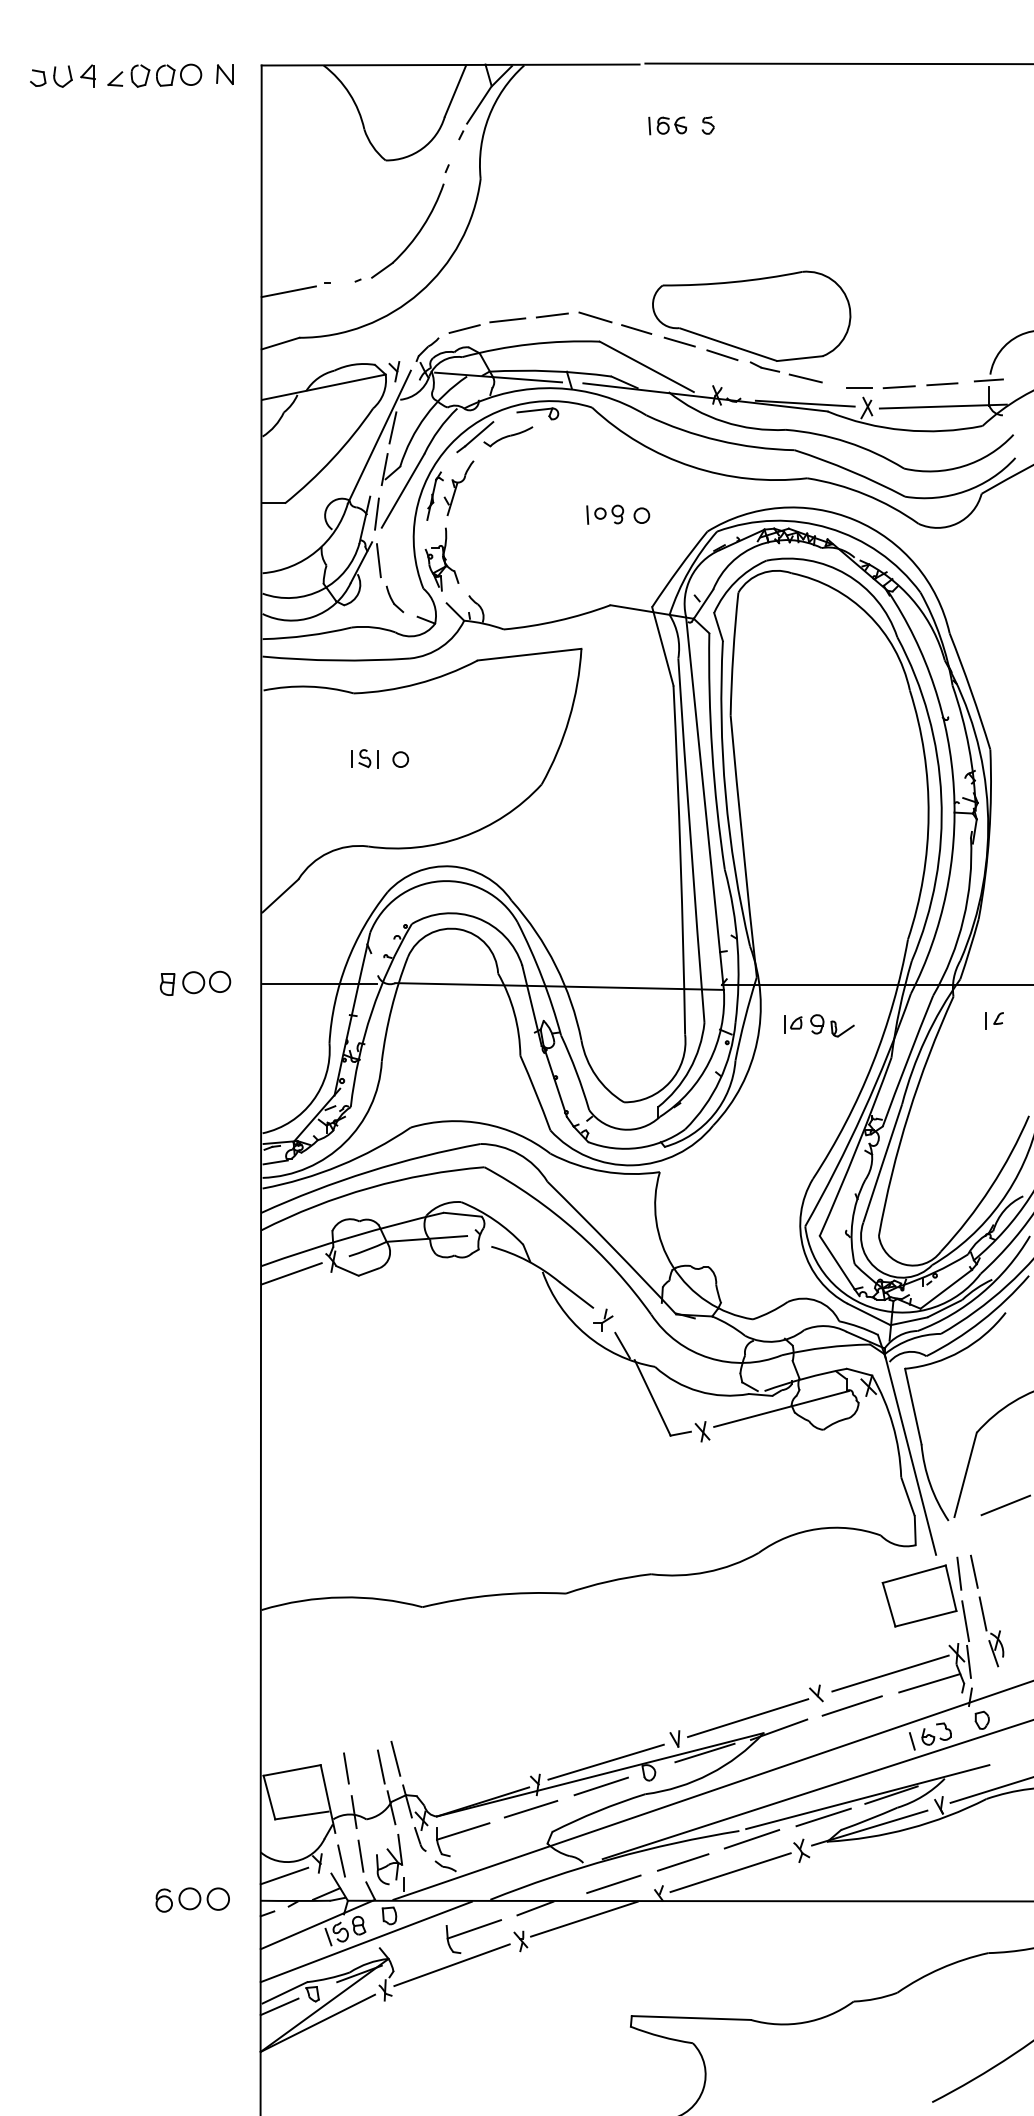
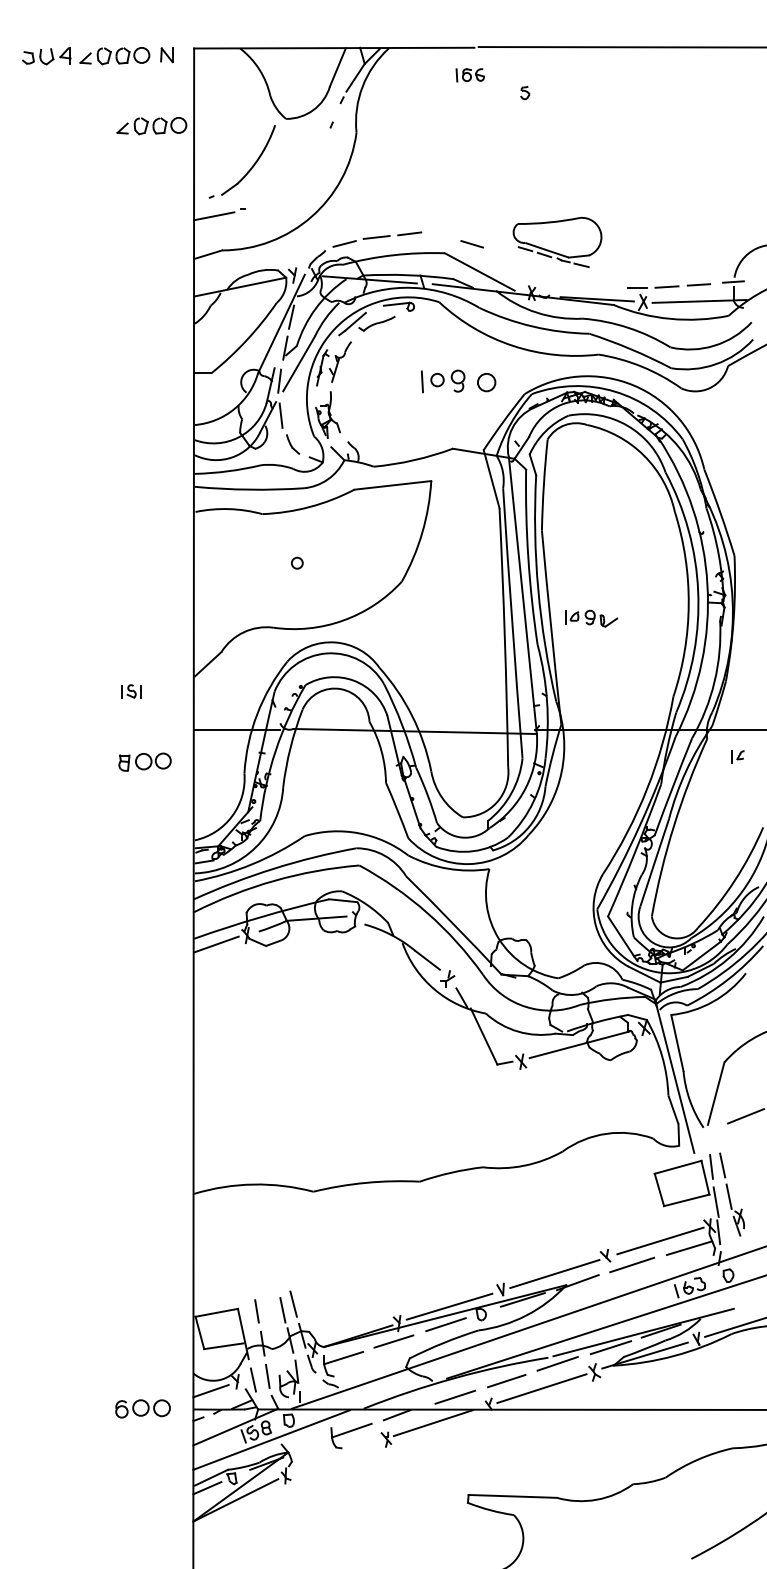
part: (666, 126) -> (469, 75), moved
part: (204, 170) -> (151, 126), added
part: (411, 239) -> (251, 166), moved
line: (595, 316) -> (441, 234), removed
part: (751, 327) -> (557, 242), size x0.6
part: (618, 514) -> (458, 381), size x1.6
part: (364, 758) -> (131, 691), moved
part: (194, 982) -> (144, 761), moved
part: (819, 1025) -> (591, 618), moved
line: (452, 1964) -> (335, 1456), removed

